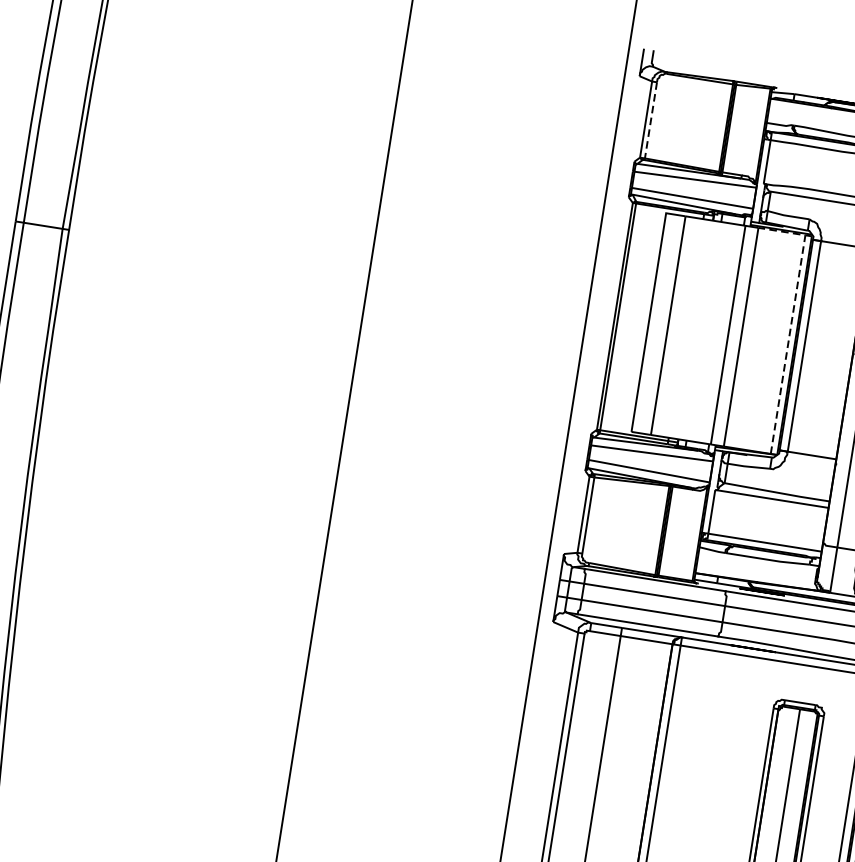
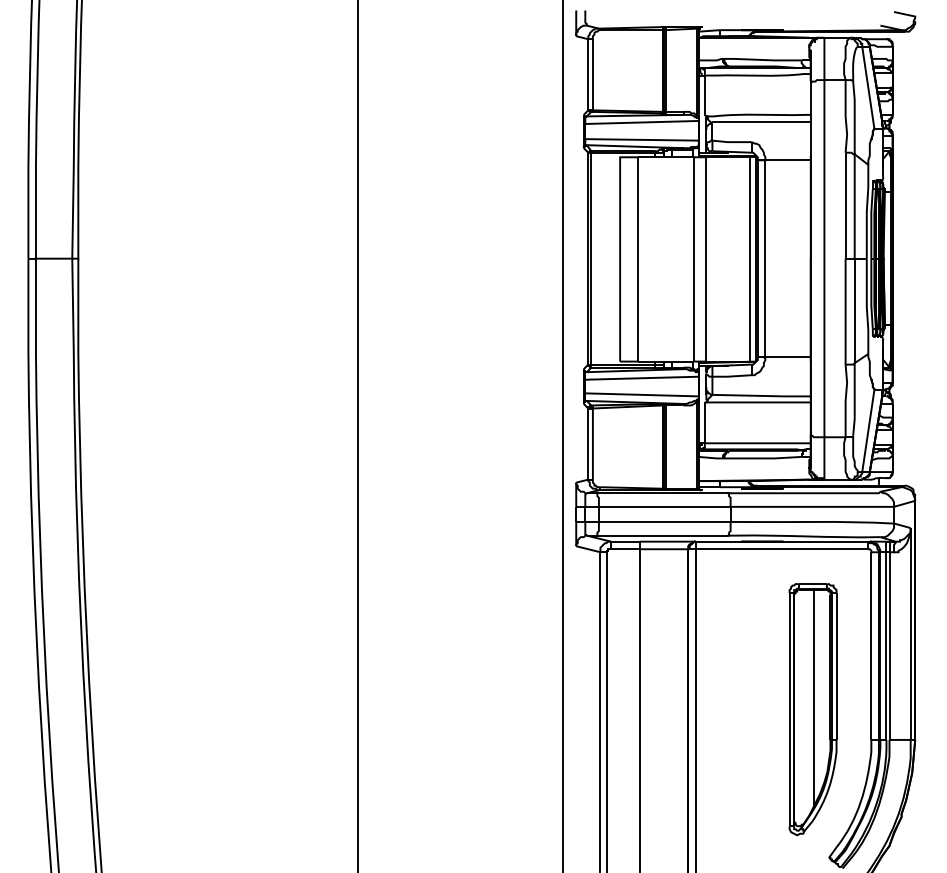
line: (650, 119) -> (592, 74), dashed -> solid
line: (792, 321) -> (750, 237), dashed -> solid

